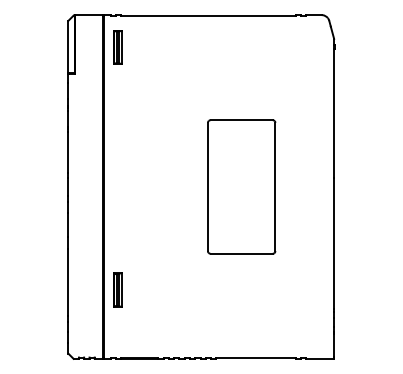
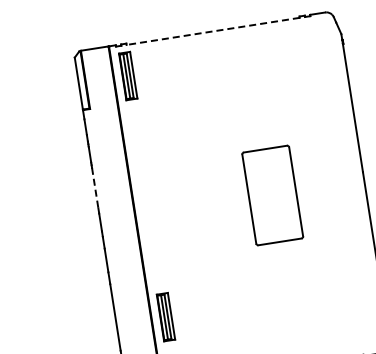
line: (208, 16) -> (213, 31), solid -> dashed
part: (117, 47) -> (127, 76), size x1.4
line: (68, 152) -> (95, 188), solid -> dashed
part: (241, 186) -> (272, 195), size x0.7
part: (117, 289) -> (165, 316), size x1.4

